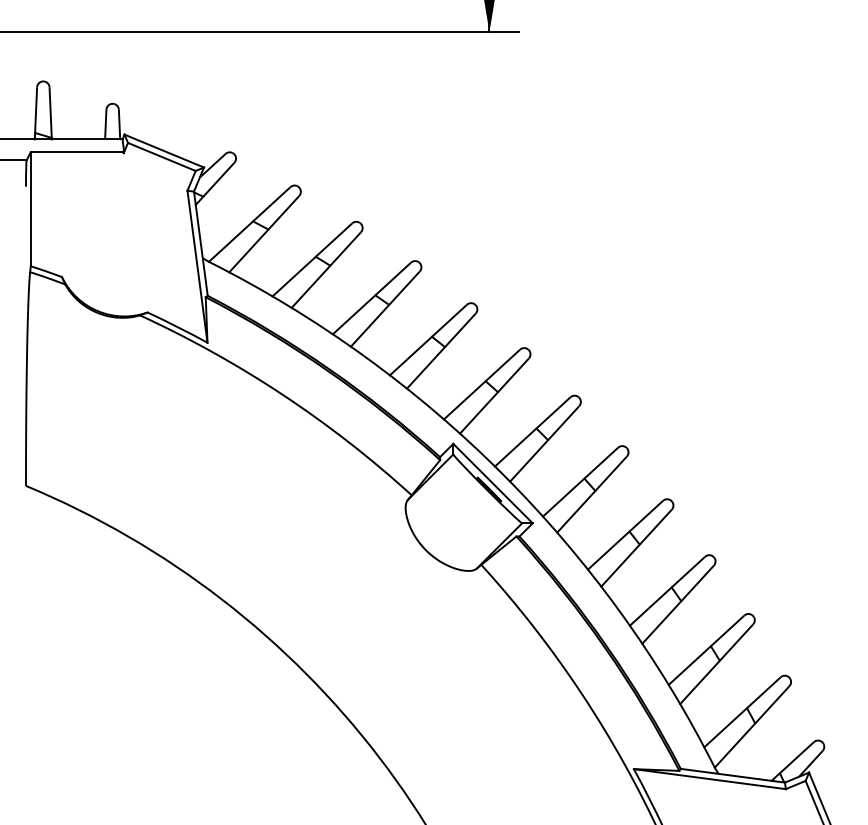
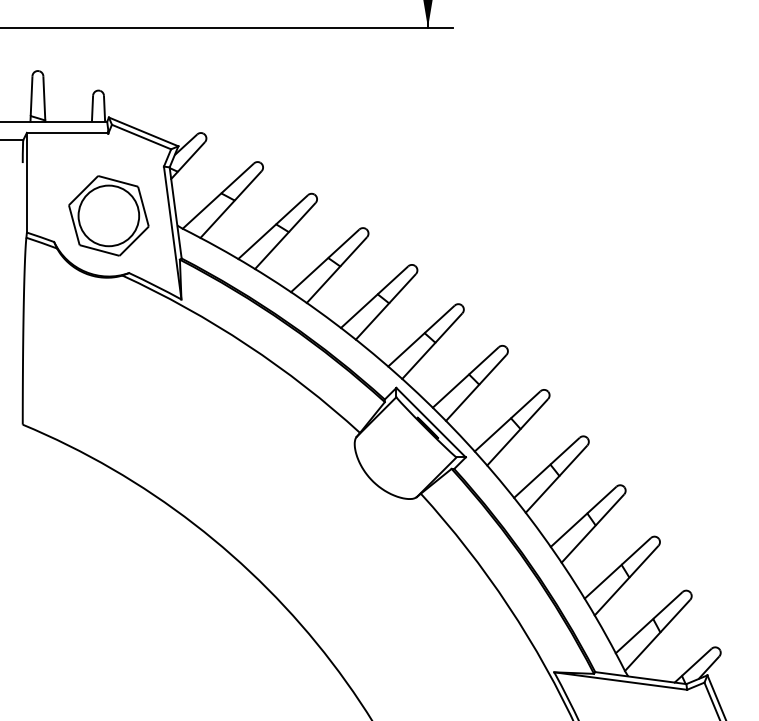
part: (124, 246) -> (108, 215), added

